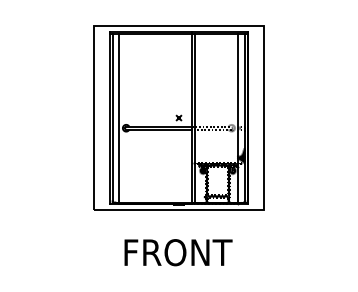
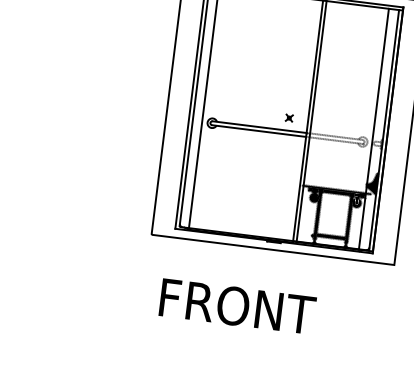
text: (178, 252) -> (237, 306), moved

